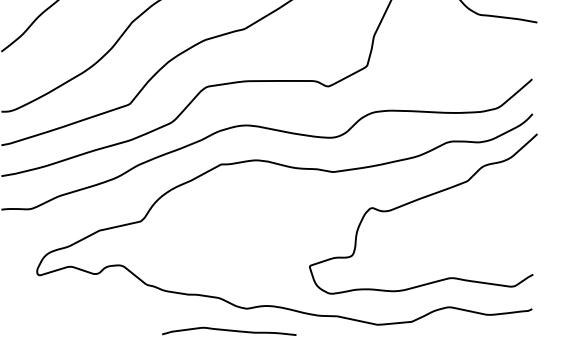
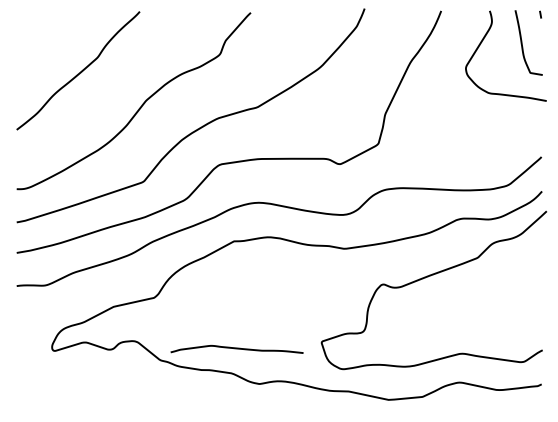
curve: (228, 331) -> (236, 349), moved

